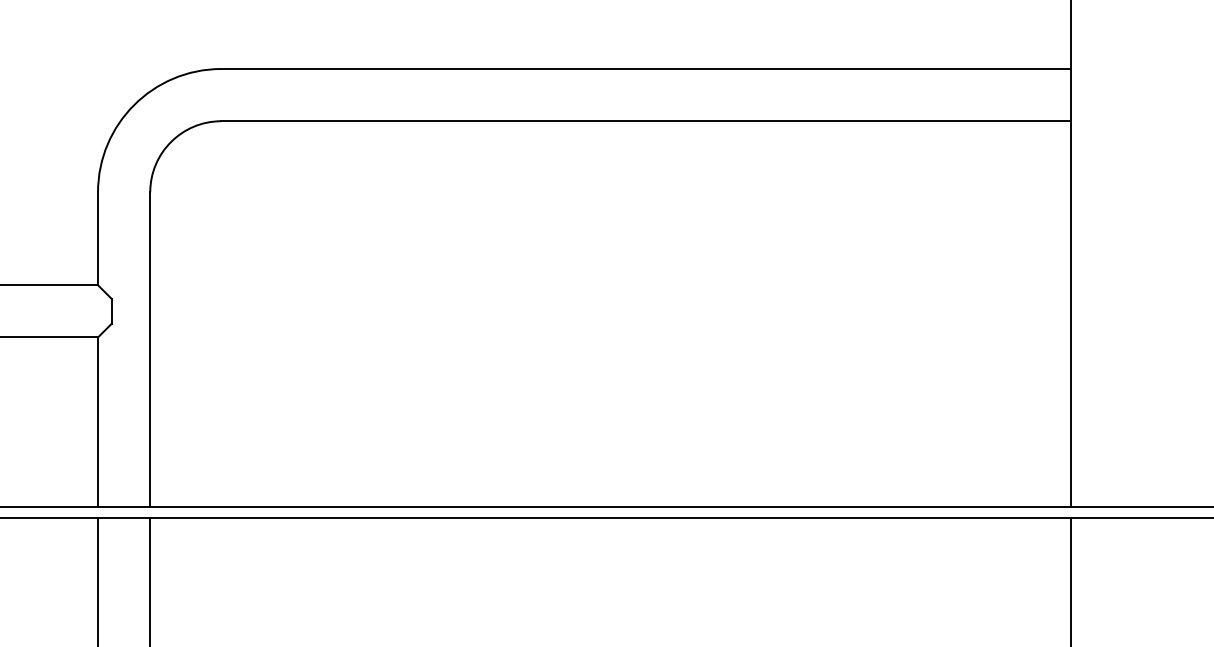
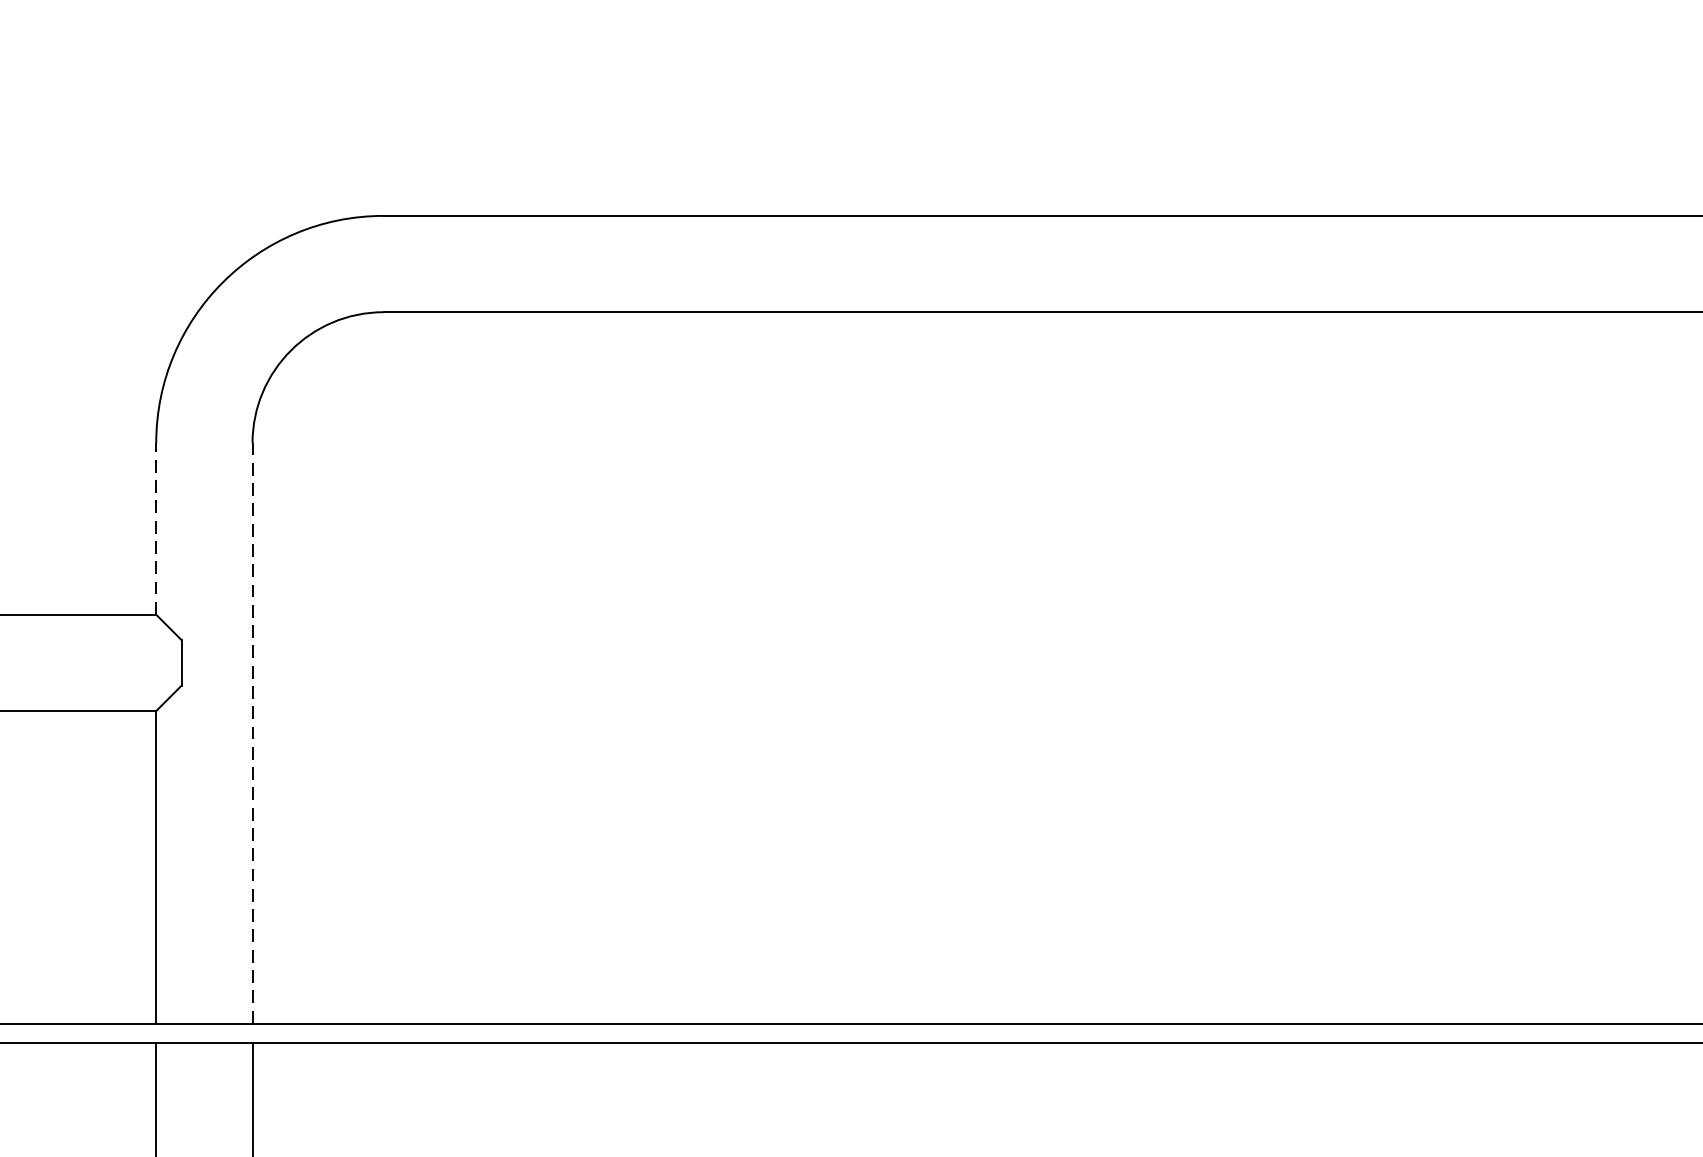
line: (98, 238) -> (157, 528), solid -> dashed
line: (150, 349) -> (252, 733), solid -> dashed

